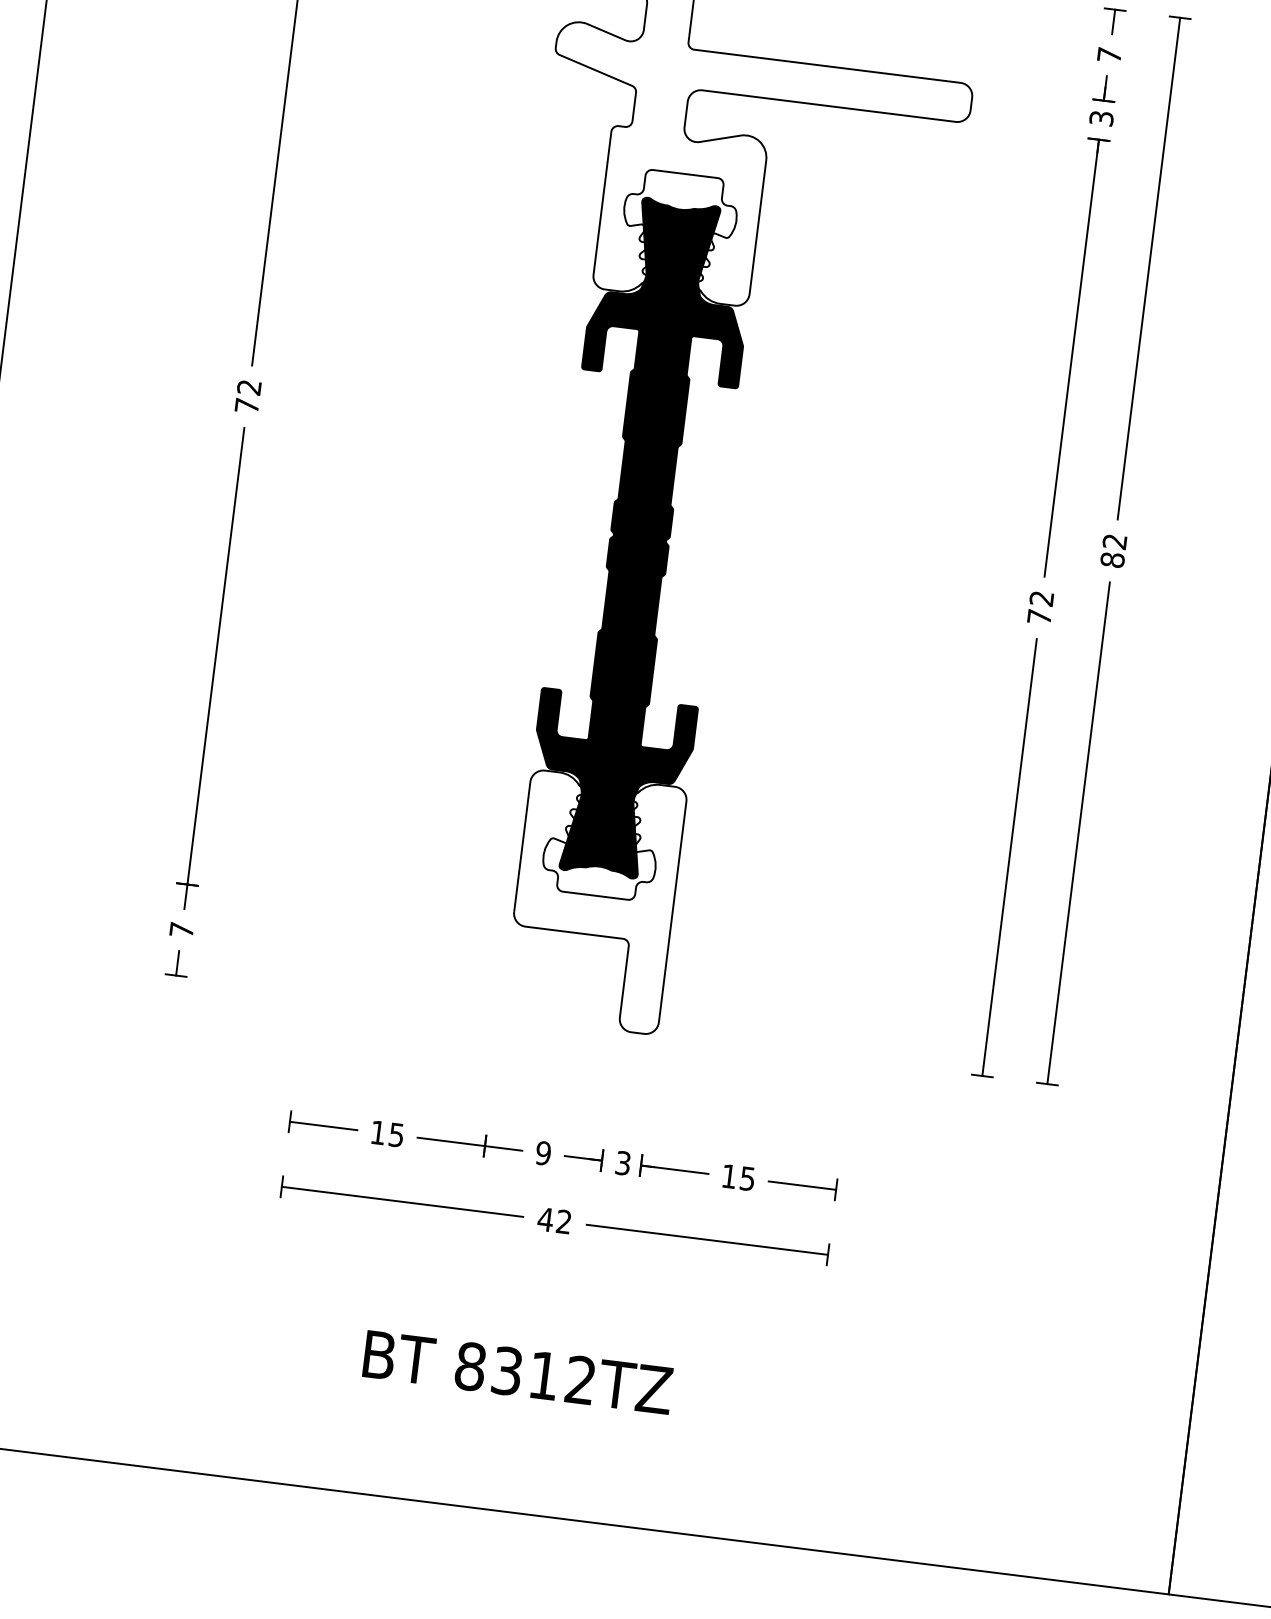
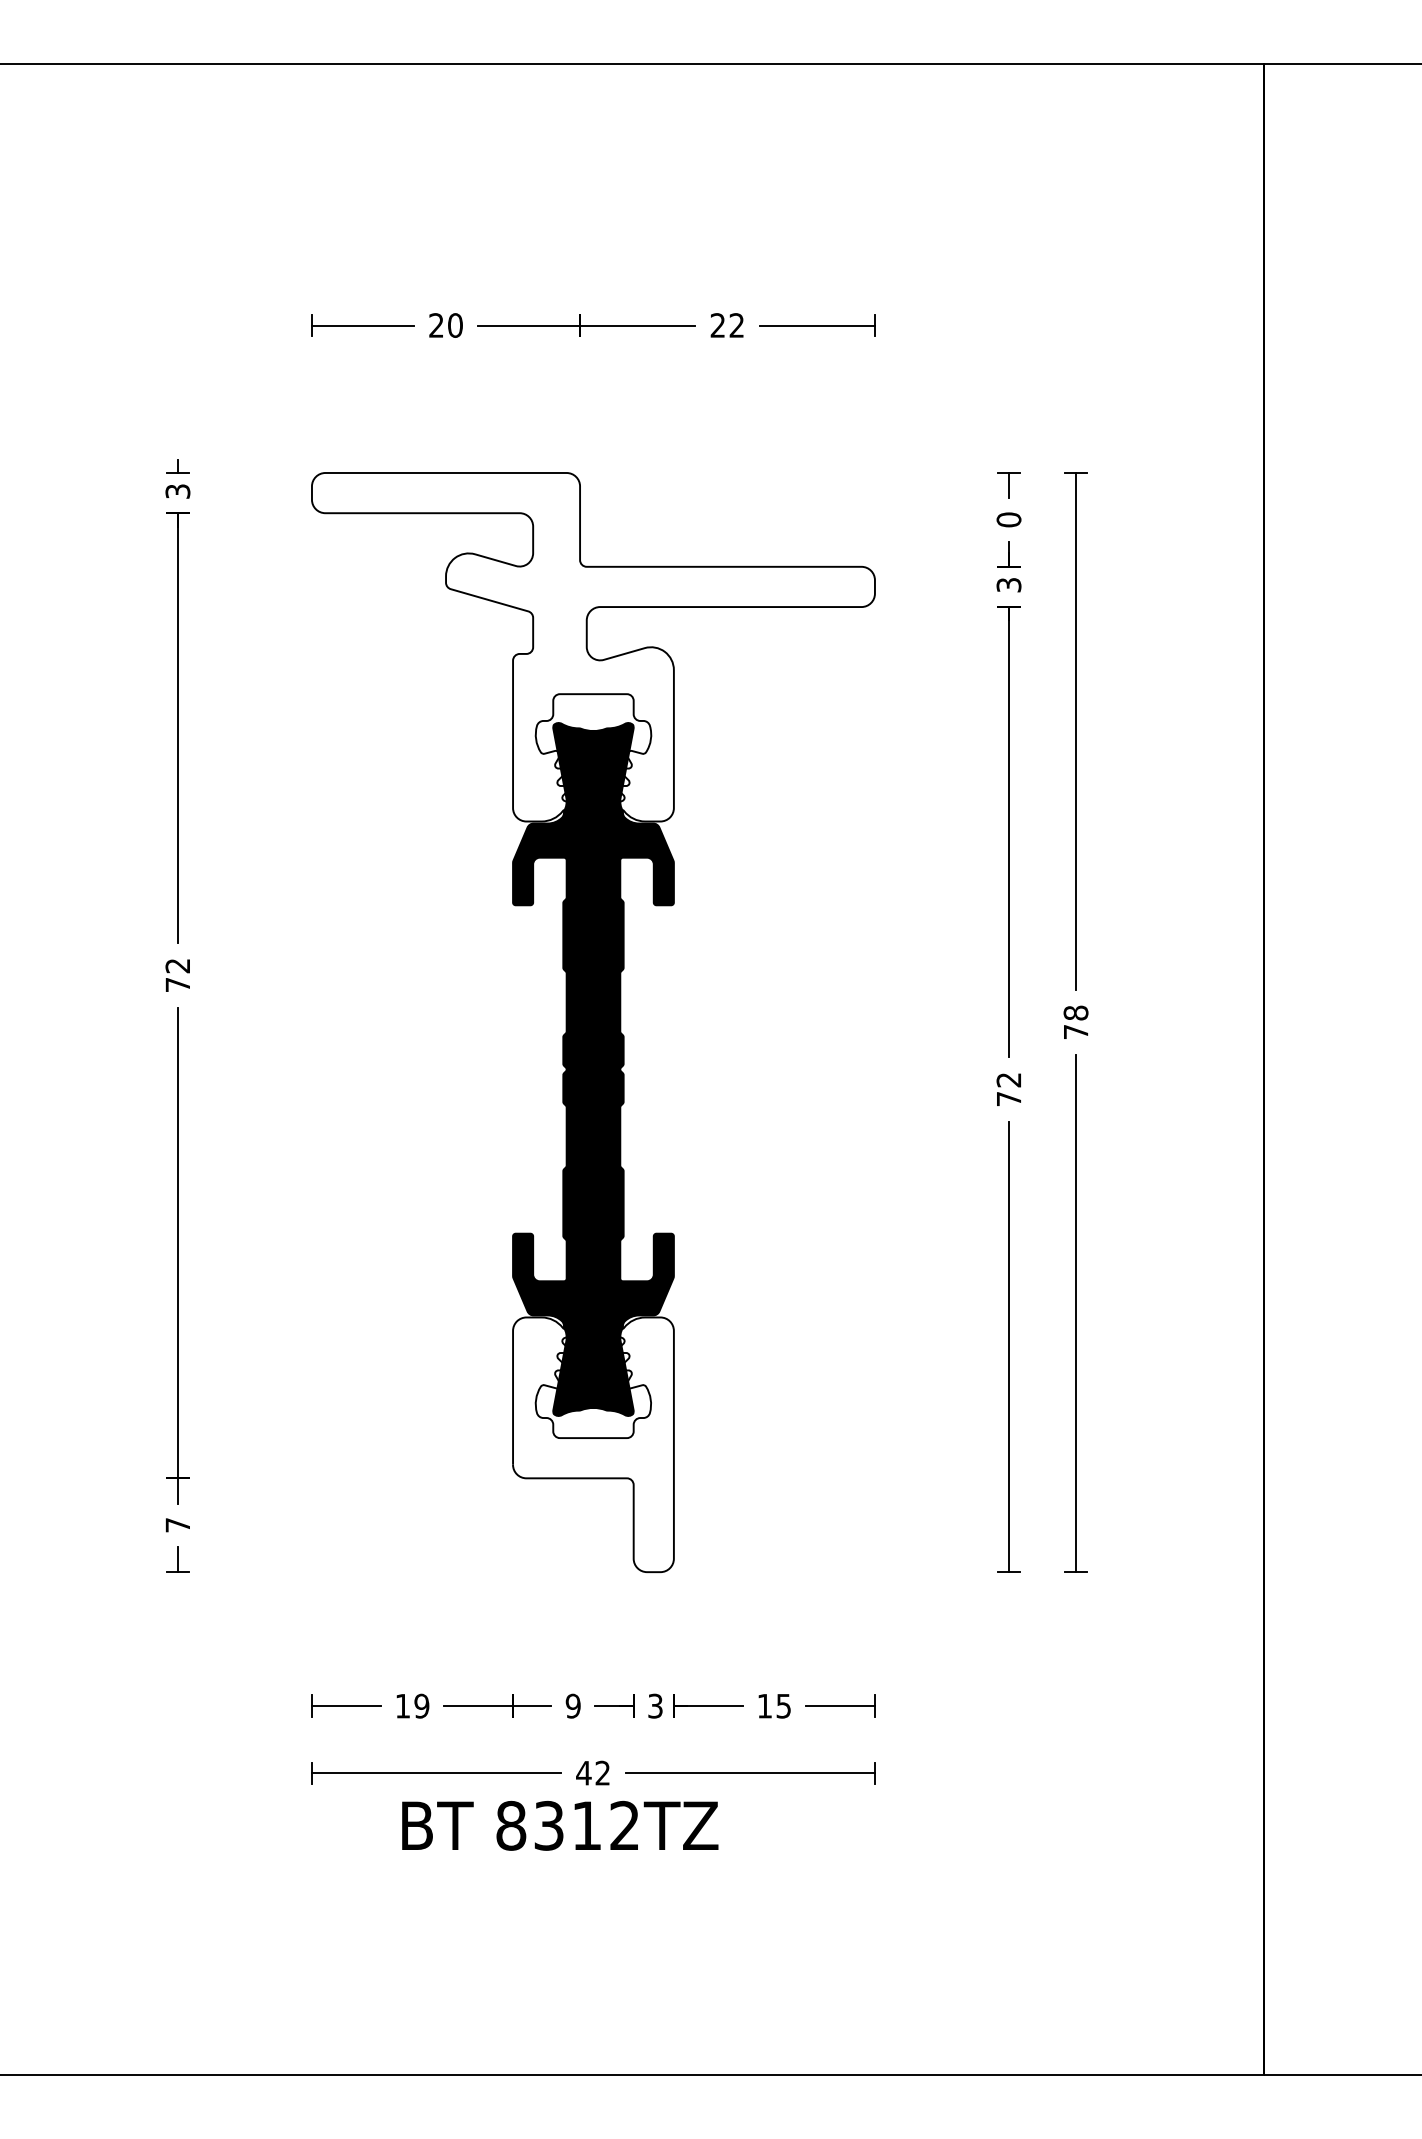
text: (1109, 54) -> (1008, 519), 7 -> 0
text: (1113, 550) -> (1075, 1022), 82 -> 78
text: (396, 1134) -> (421, 1705), 15 -> 19
text: (518, 1372) -> (560, 1825), moved

